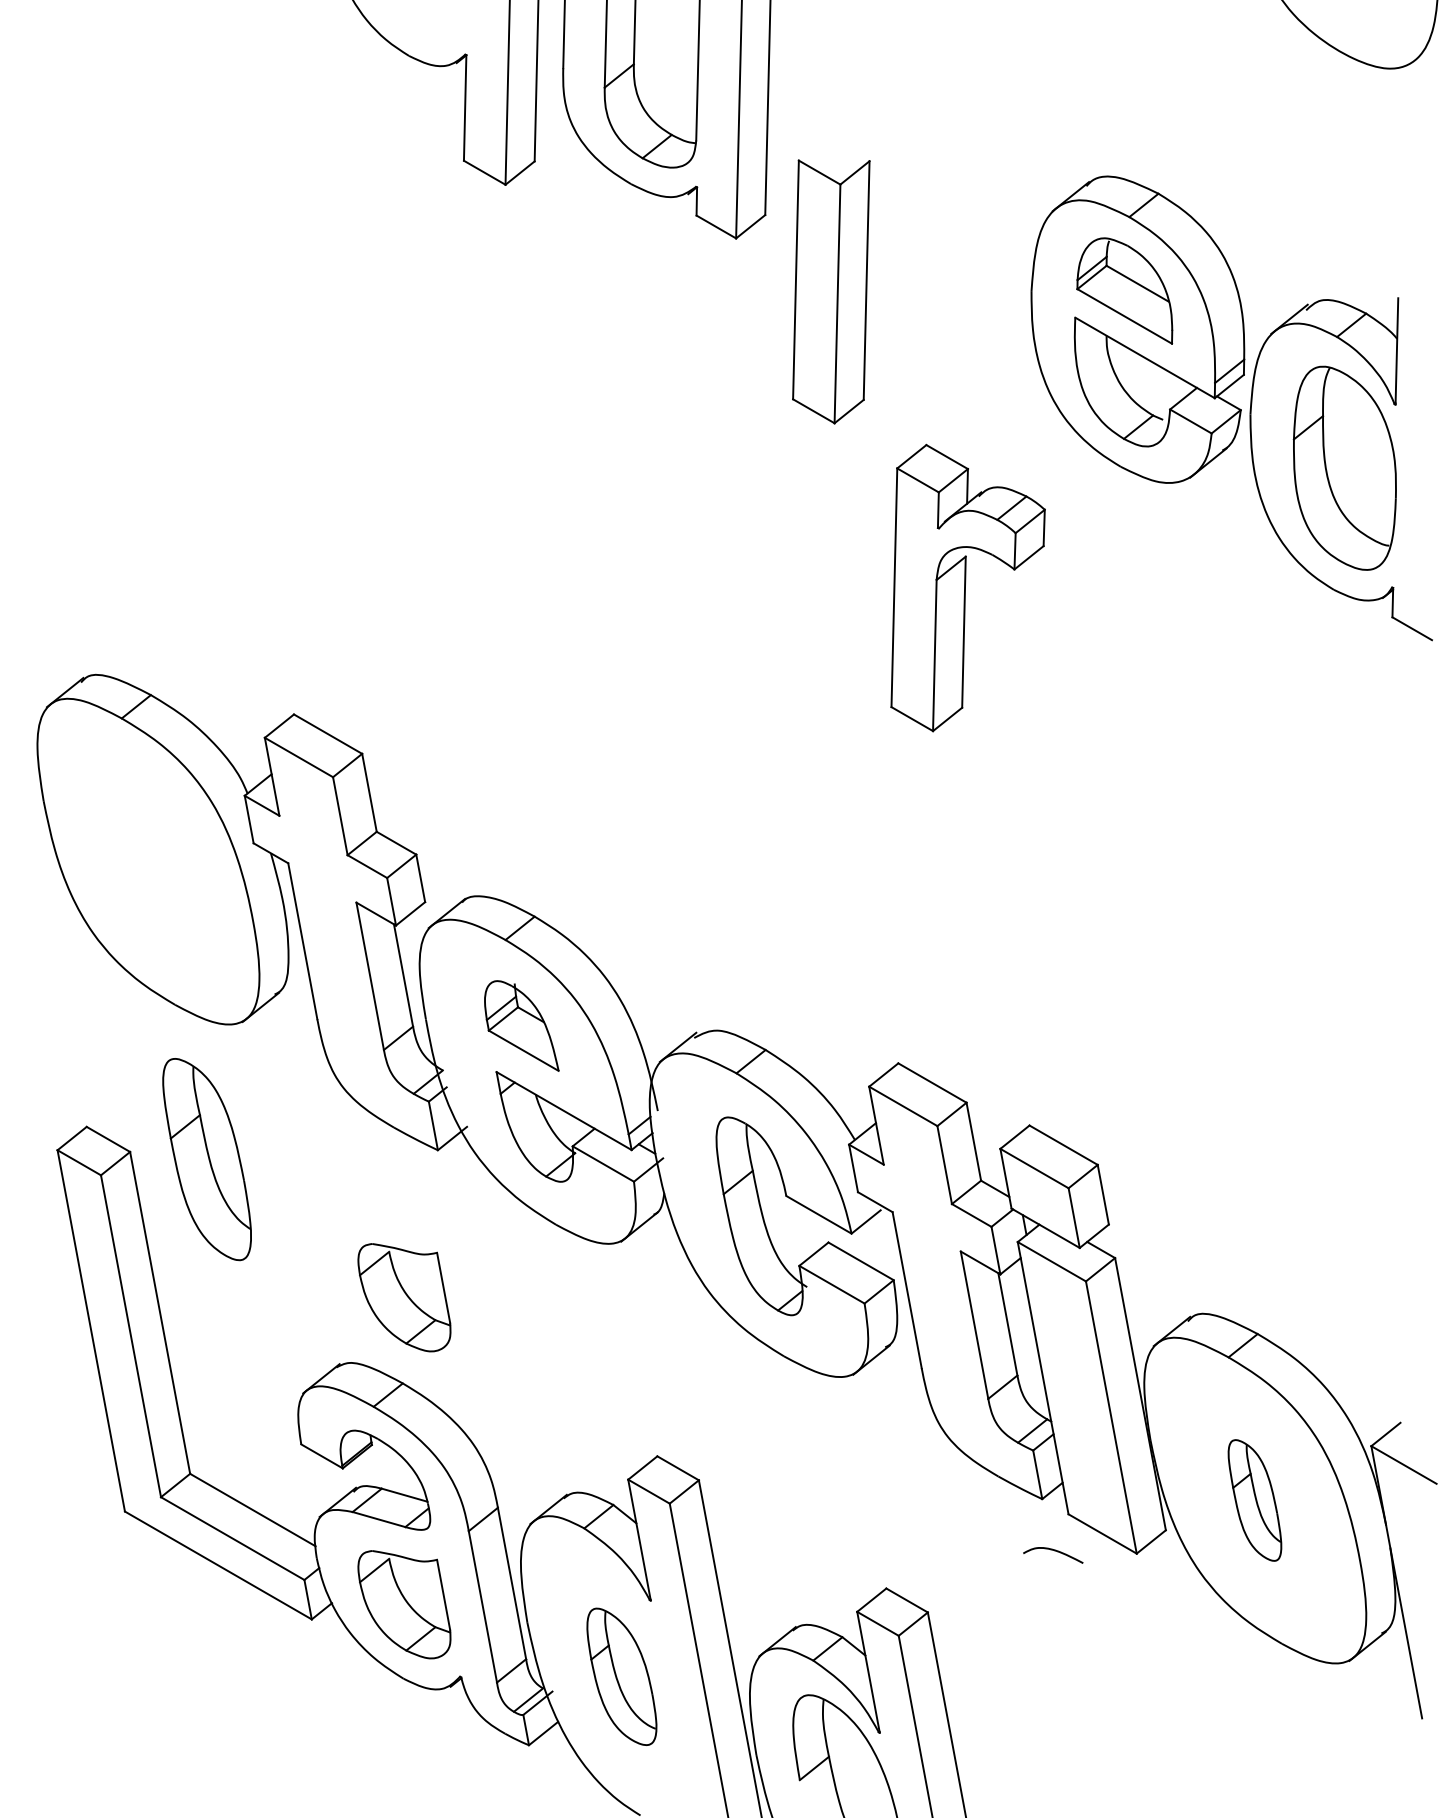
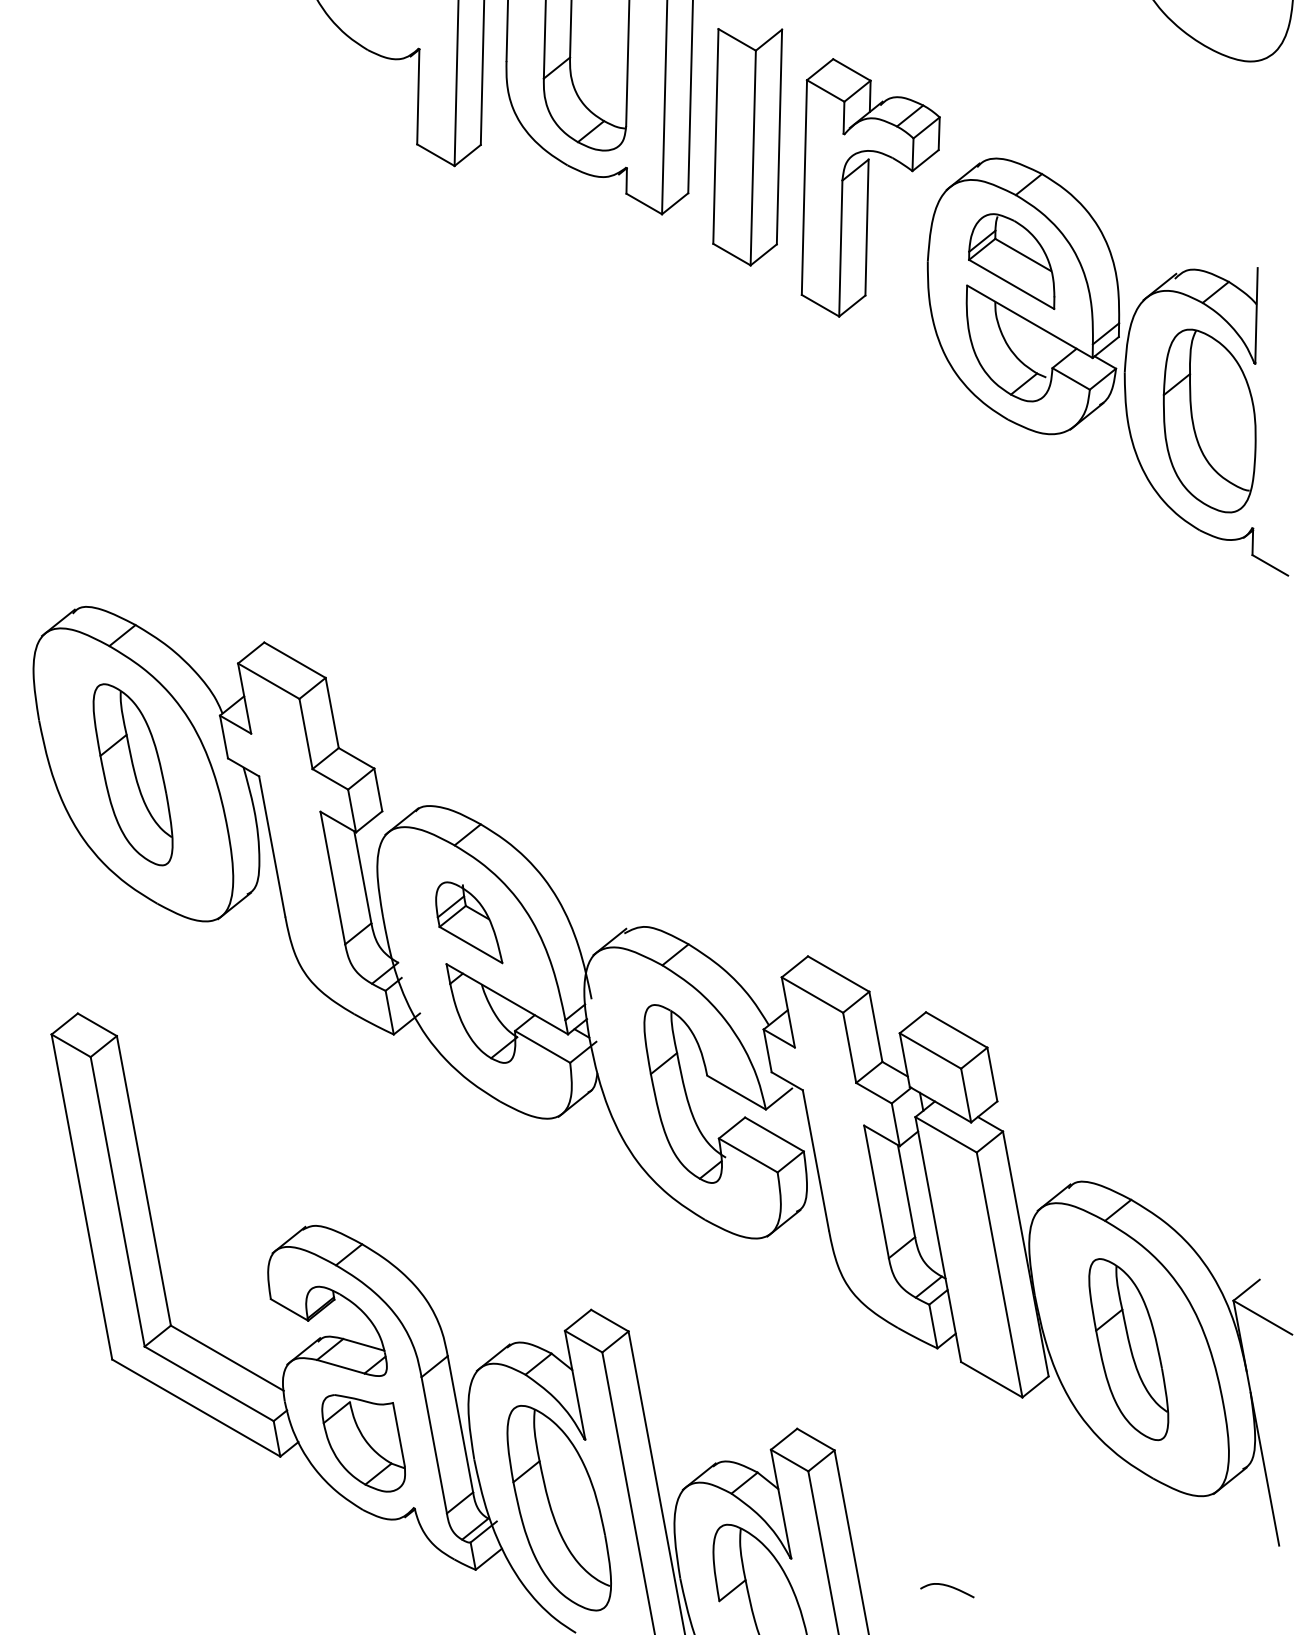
part: (831, 291) -> (747, 146), moved
part: (967, 587) -> (870, 187), moved
part: (206, 1159) -> (132, 774), moved
part: (404, 1297) -> (363, 1166), removed
part: (1254, 1500) -> (1128, 1349), size x1.67
curve: (1054, 1551) -> (948, 1587), moved
part: (621, 1676) -> (558, 1507), size x1.67

